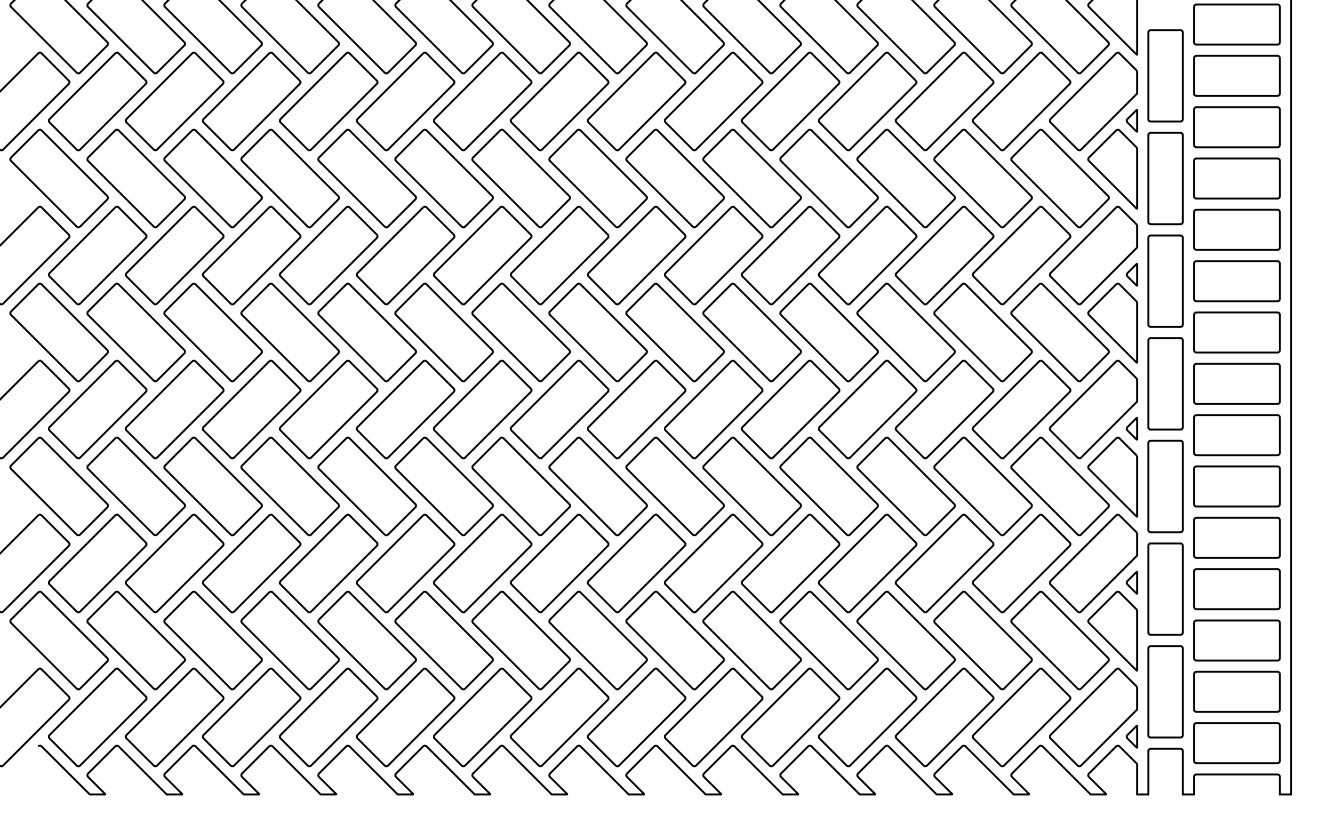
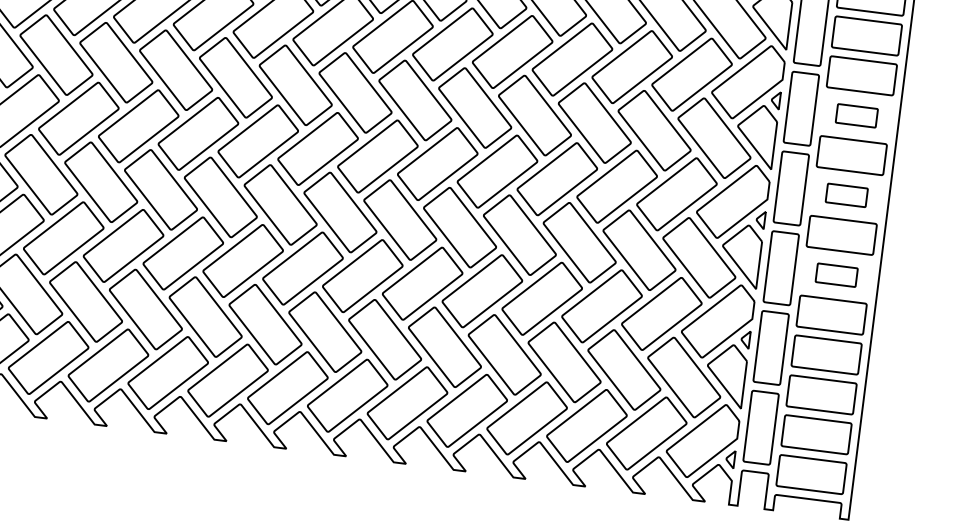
part: (1236, 281) -> (856, 115), size x0.6
part: (1236, 383) -> (846, 195), size x0.6
part: (1236, 486) -> (836, 275), size x0.6

